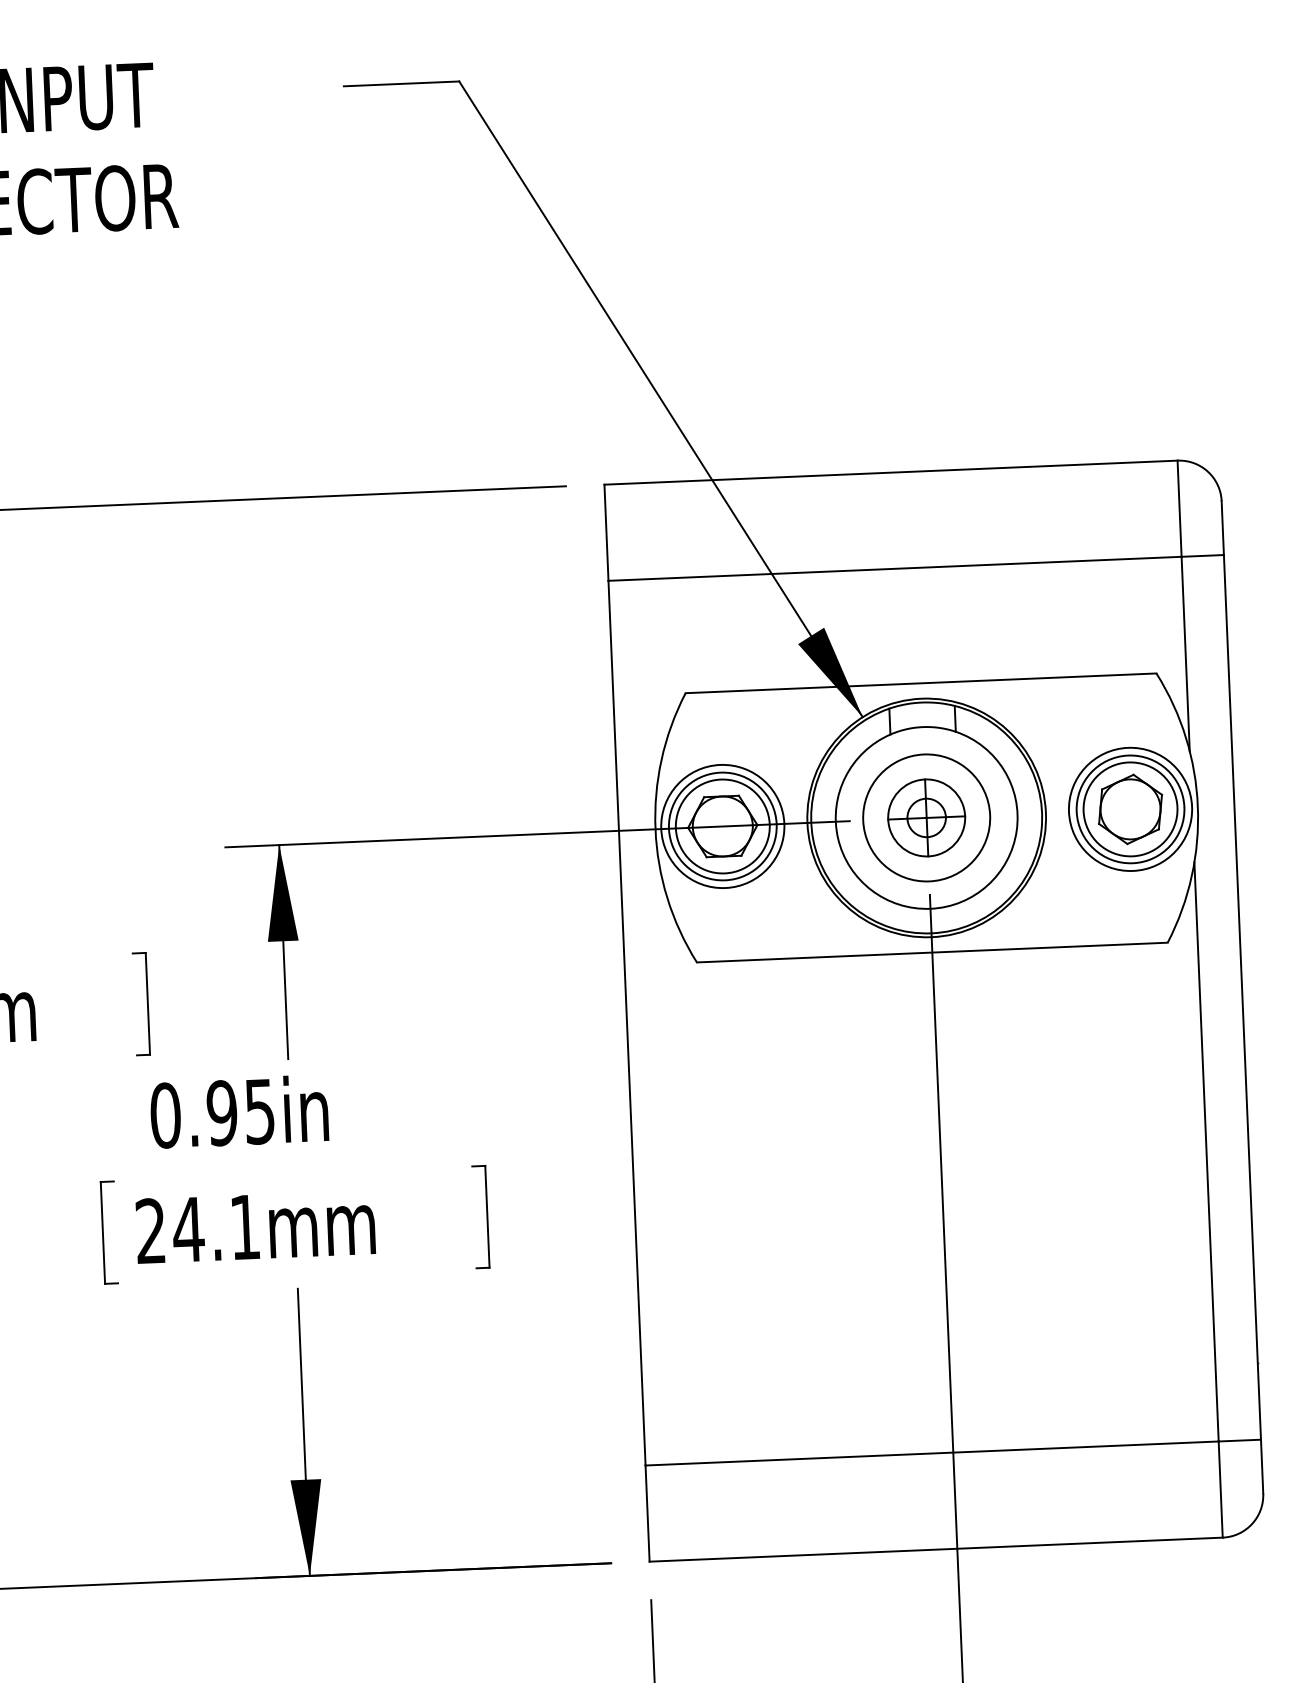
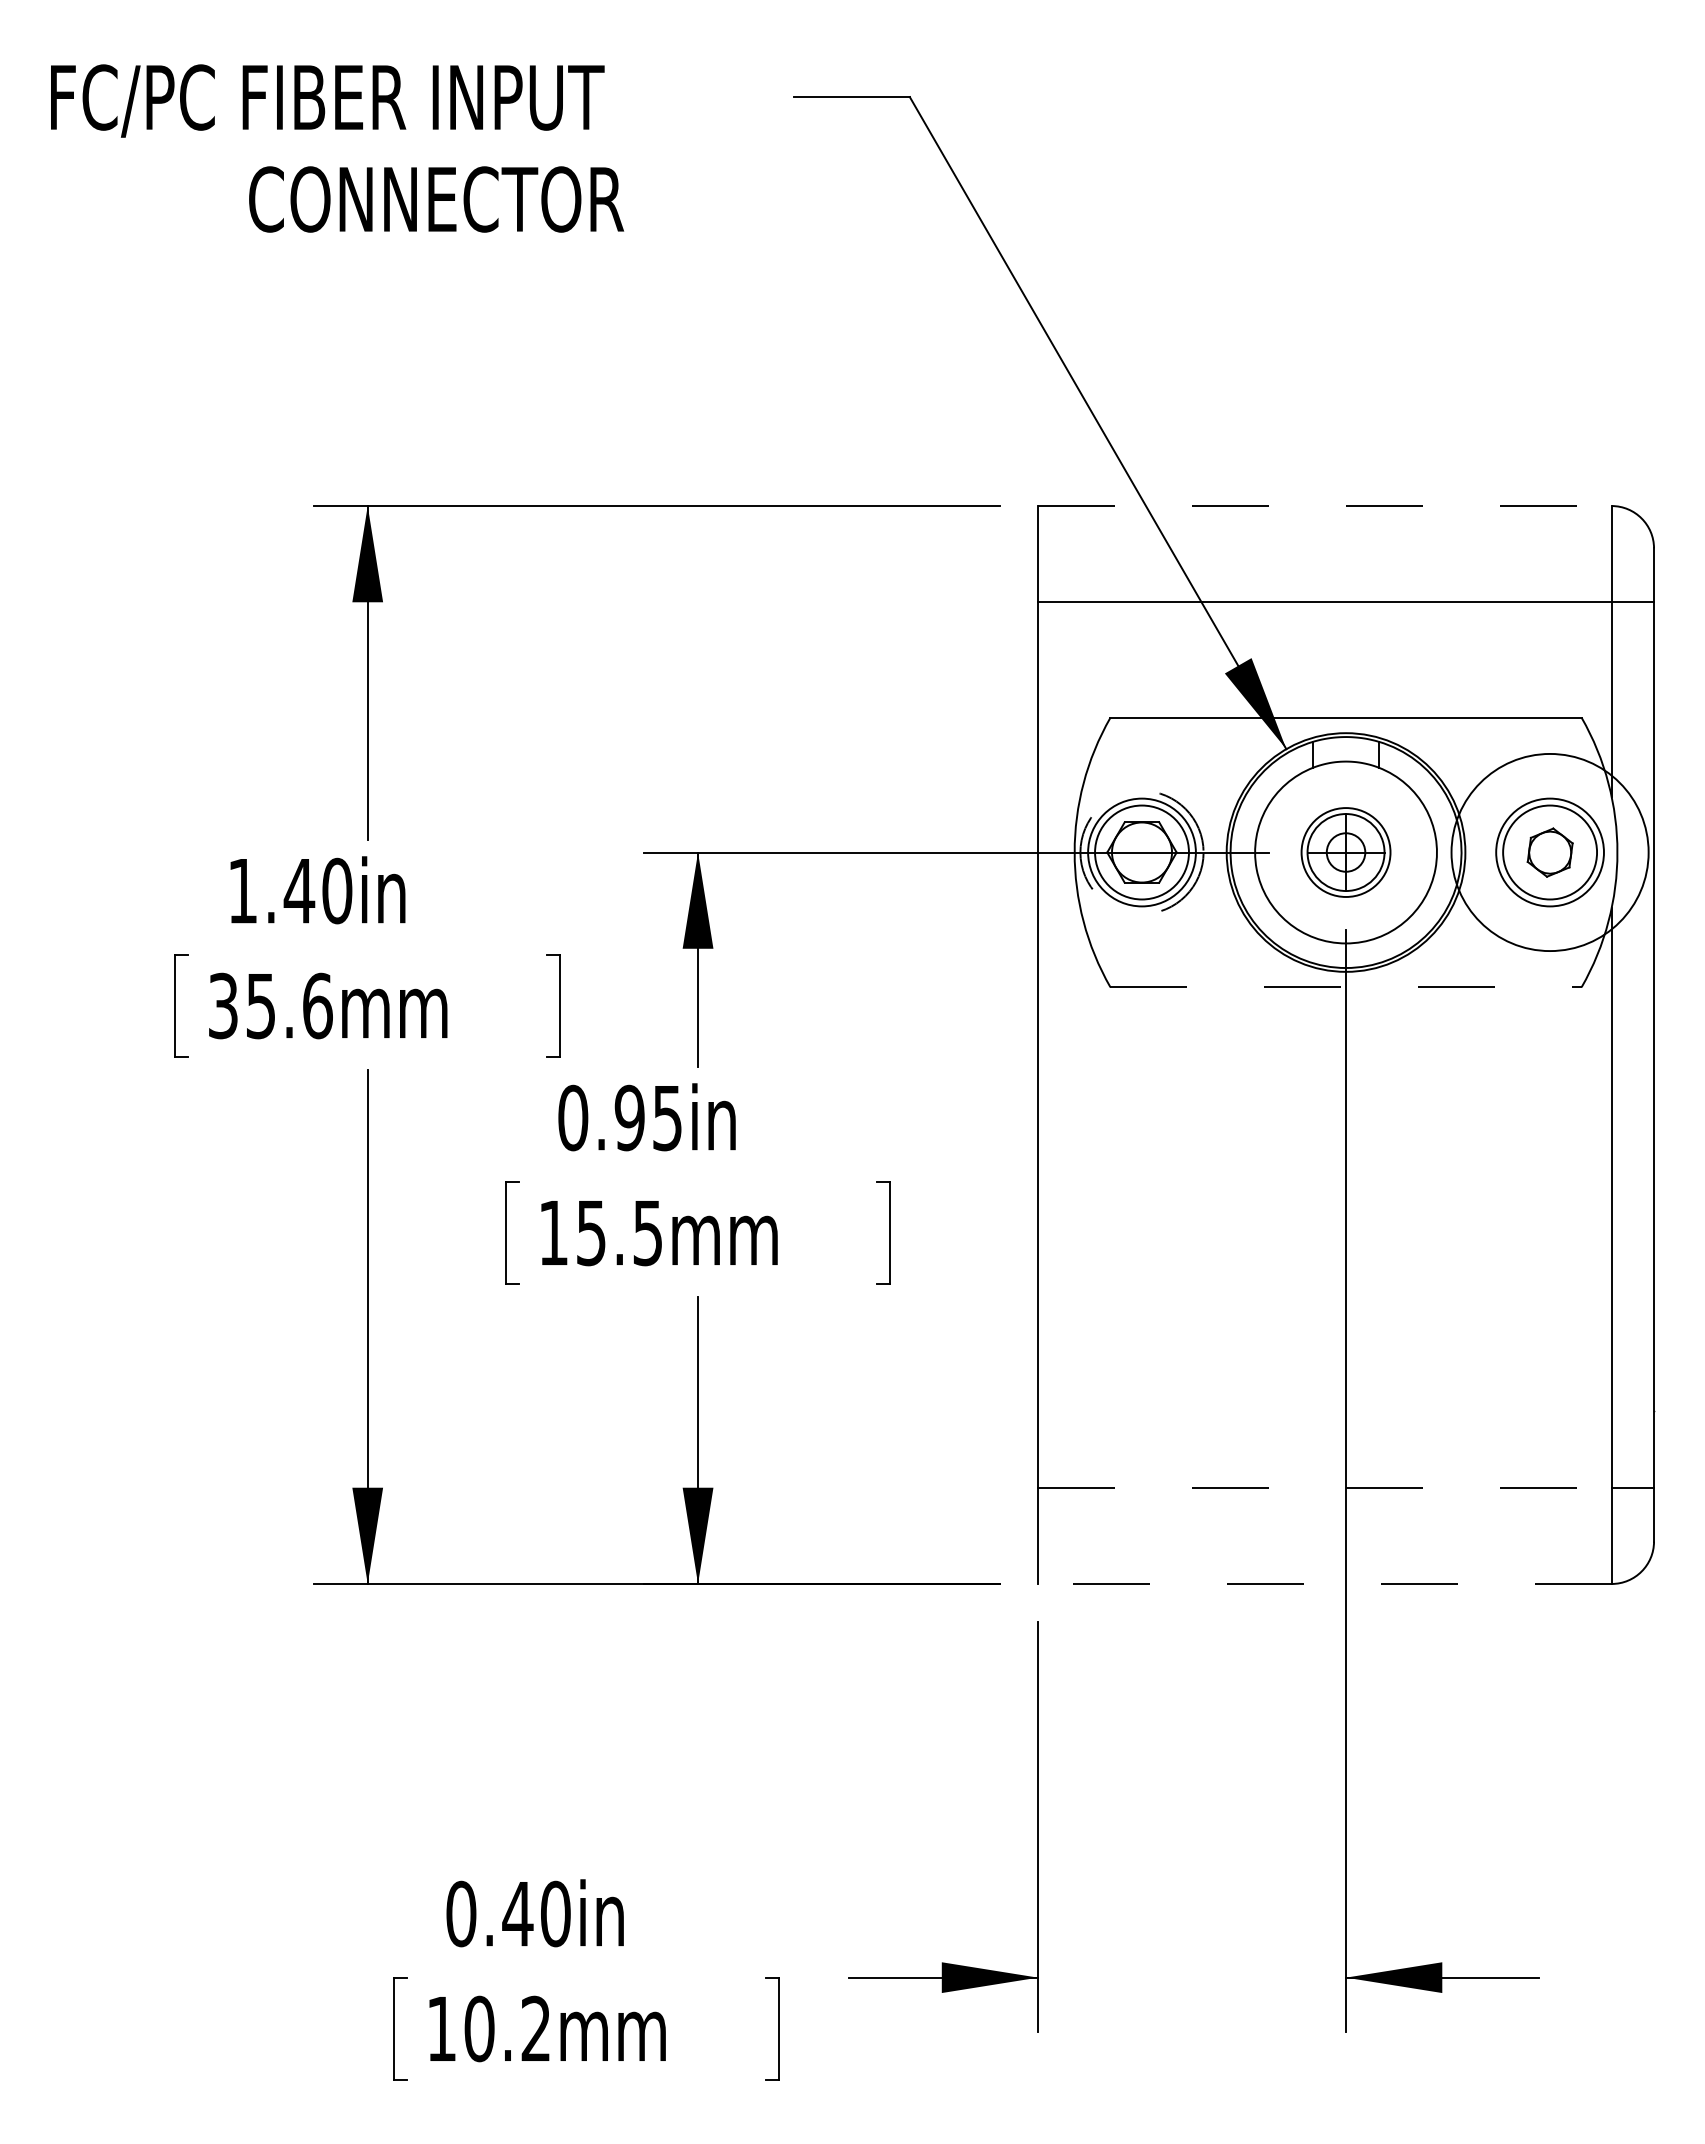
line: (890, 473) -> (1324, 506), solid -> dashed
circle: (1129, 809) -> (1549, 852), size x1.6
part: (1130, 809) -> (1550, 852), size x0.7
circle: (926, 817) -> (1345, 852), size x0.7
circle: (722, 826) -> (1141, 852), solid -> dashed
line: (932, 952) -> (1346, 987), solid -> dashed
text: (197, 1228) -> (600, 1232), 24.1mm -> 15.5mm
line: (931, 1453) -> (1324, 1487), solid -> dashed
line: (935, 1549) -> (1324, 1583), solid -> dashed

